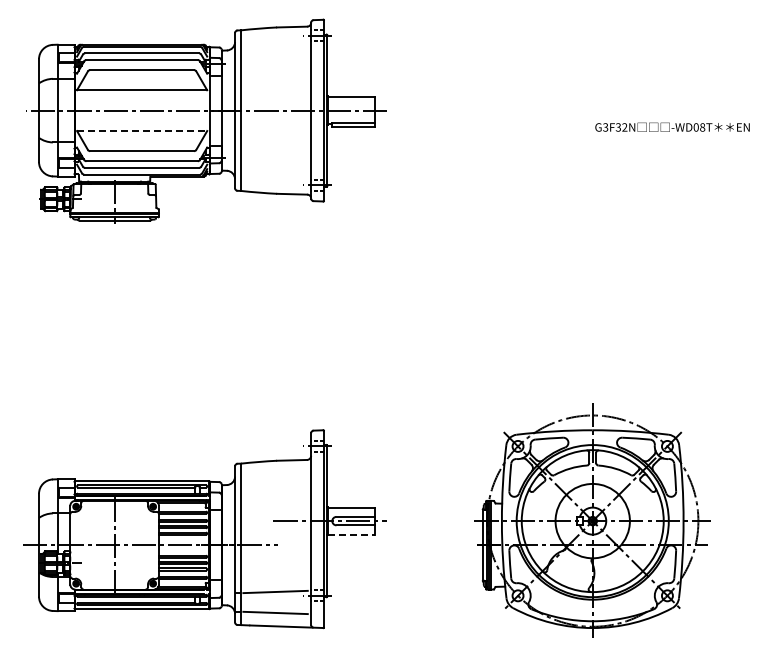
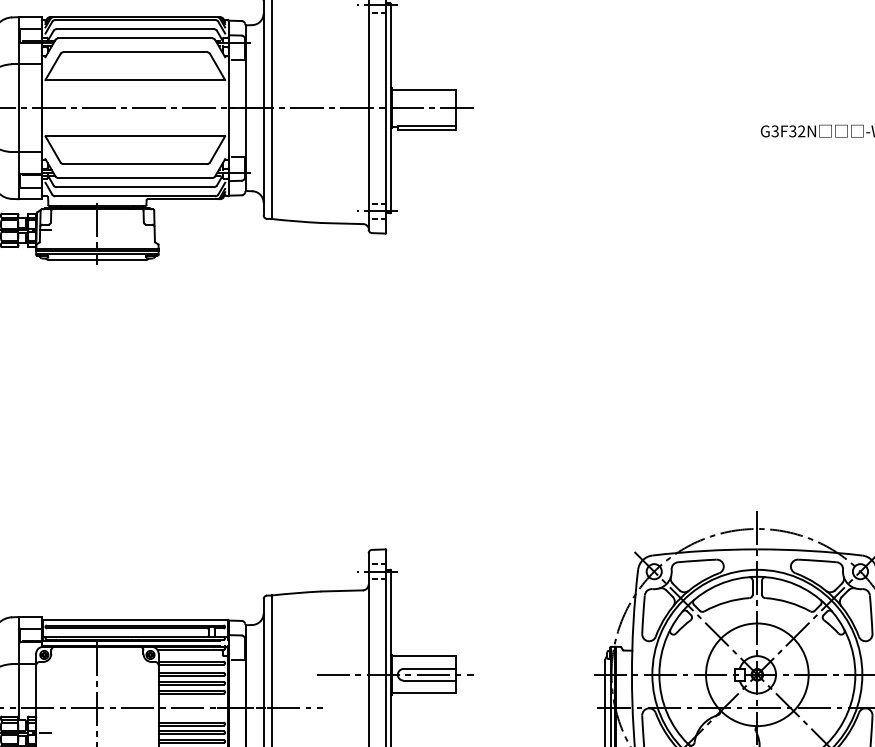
line: (142, 131) -> (135, 136), dashed -> solid
line: (351, 534) -> (424, 693), dashed -> solid

